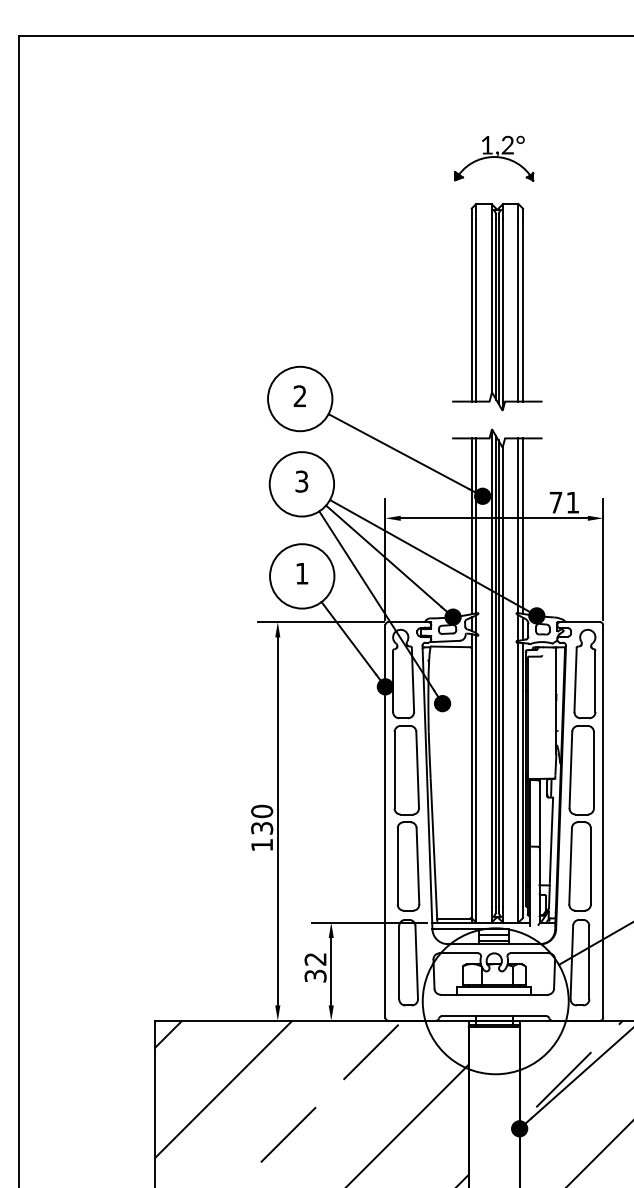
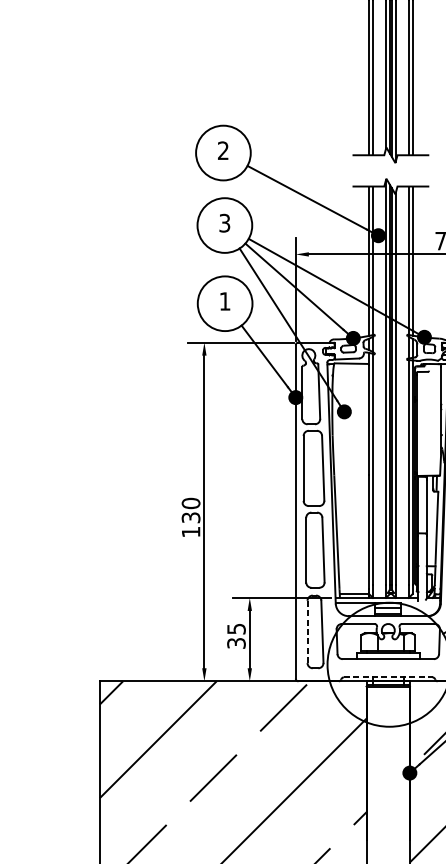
text: (315, 959) -> (236, 629), 32 -> 35
line: (399, 962) -> (307, 631), solid -> dashed
line: (494, 1016) -> (388, 677), solid -> dashed

